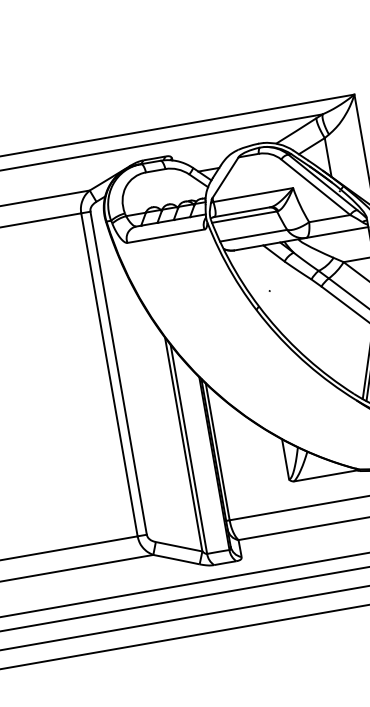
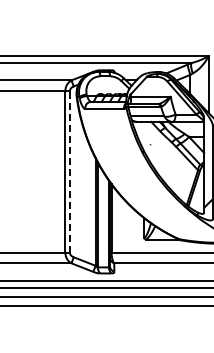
line: (119, 372) -> (70, 171), solid -> dashed

